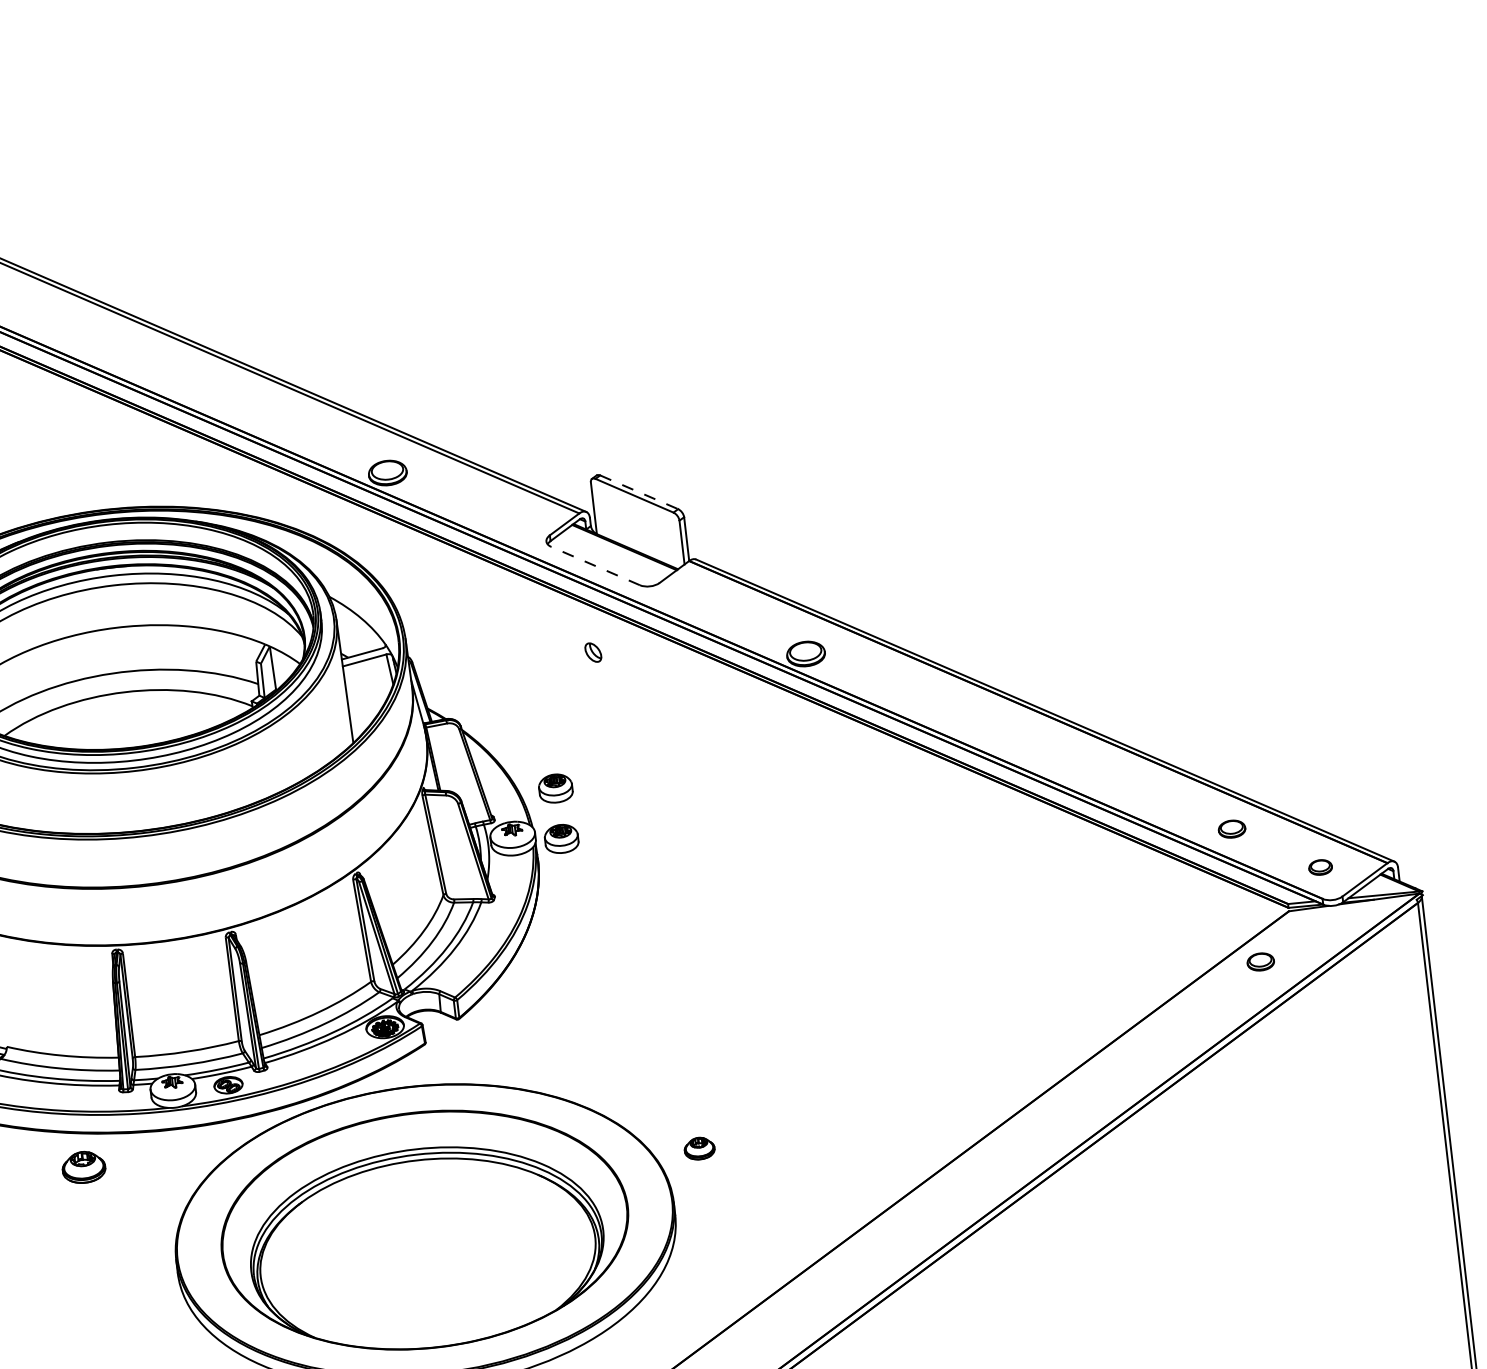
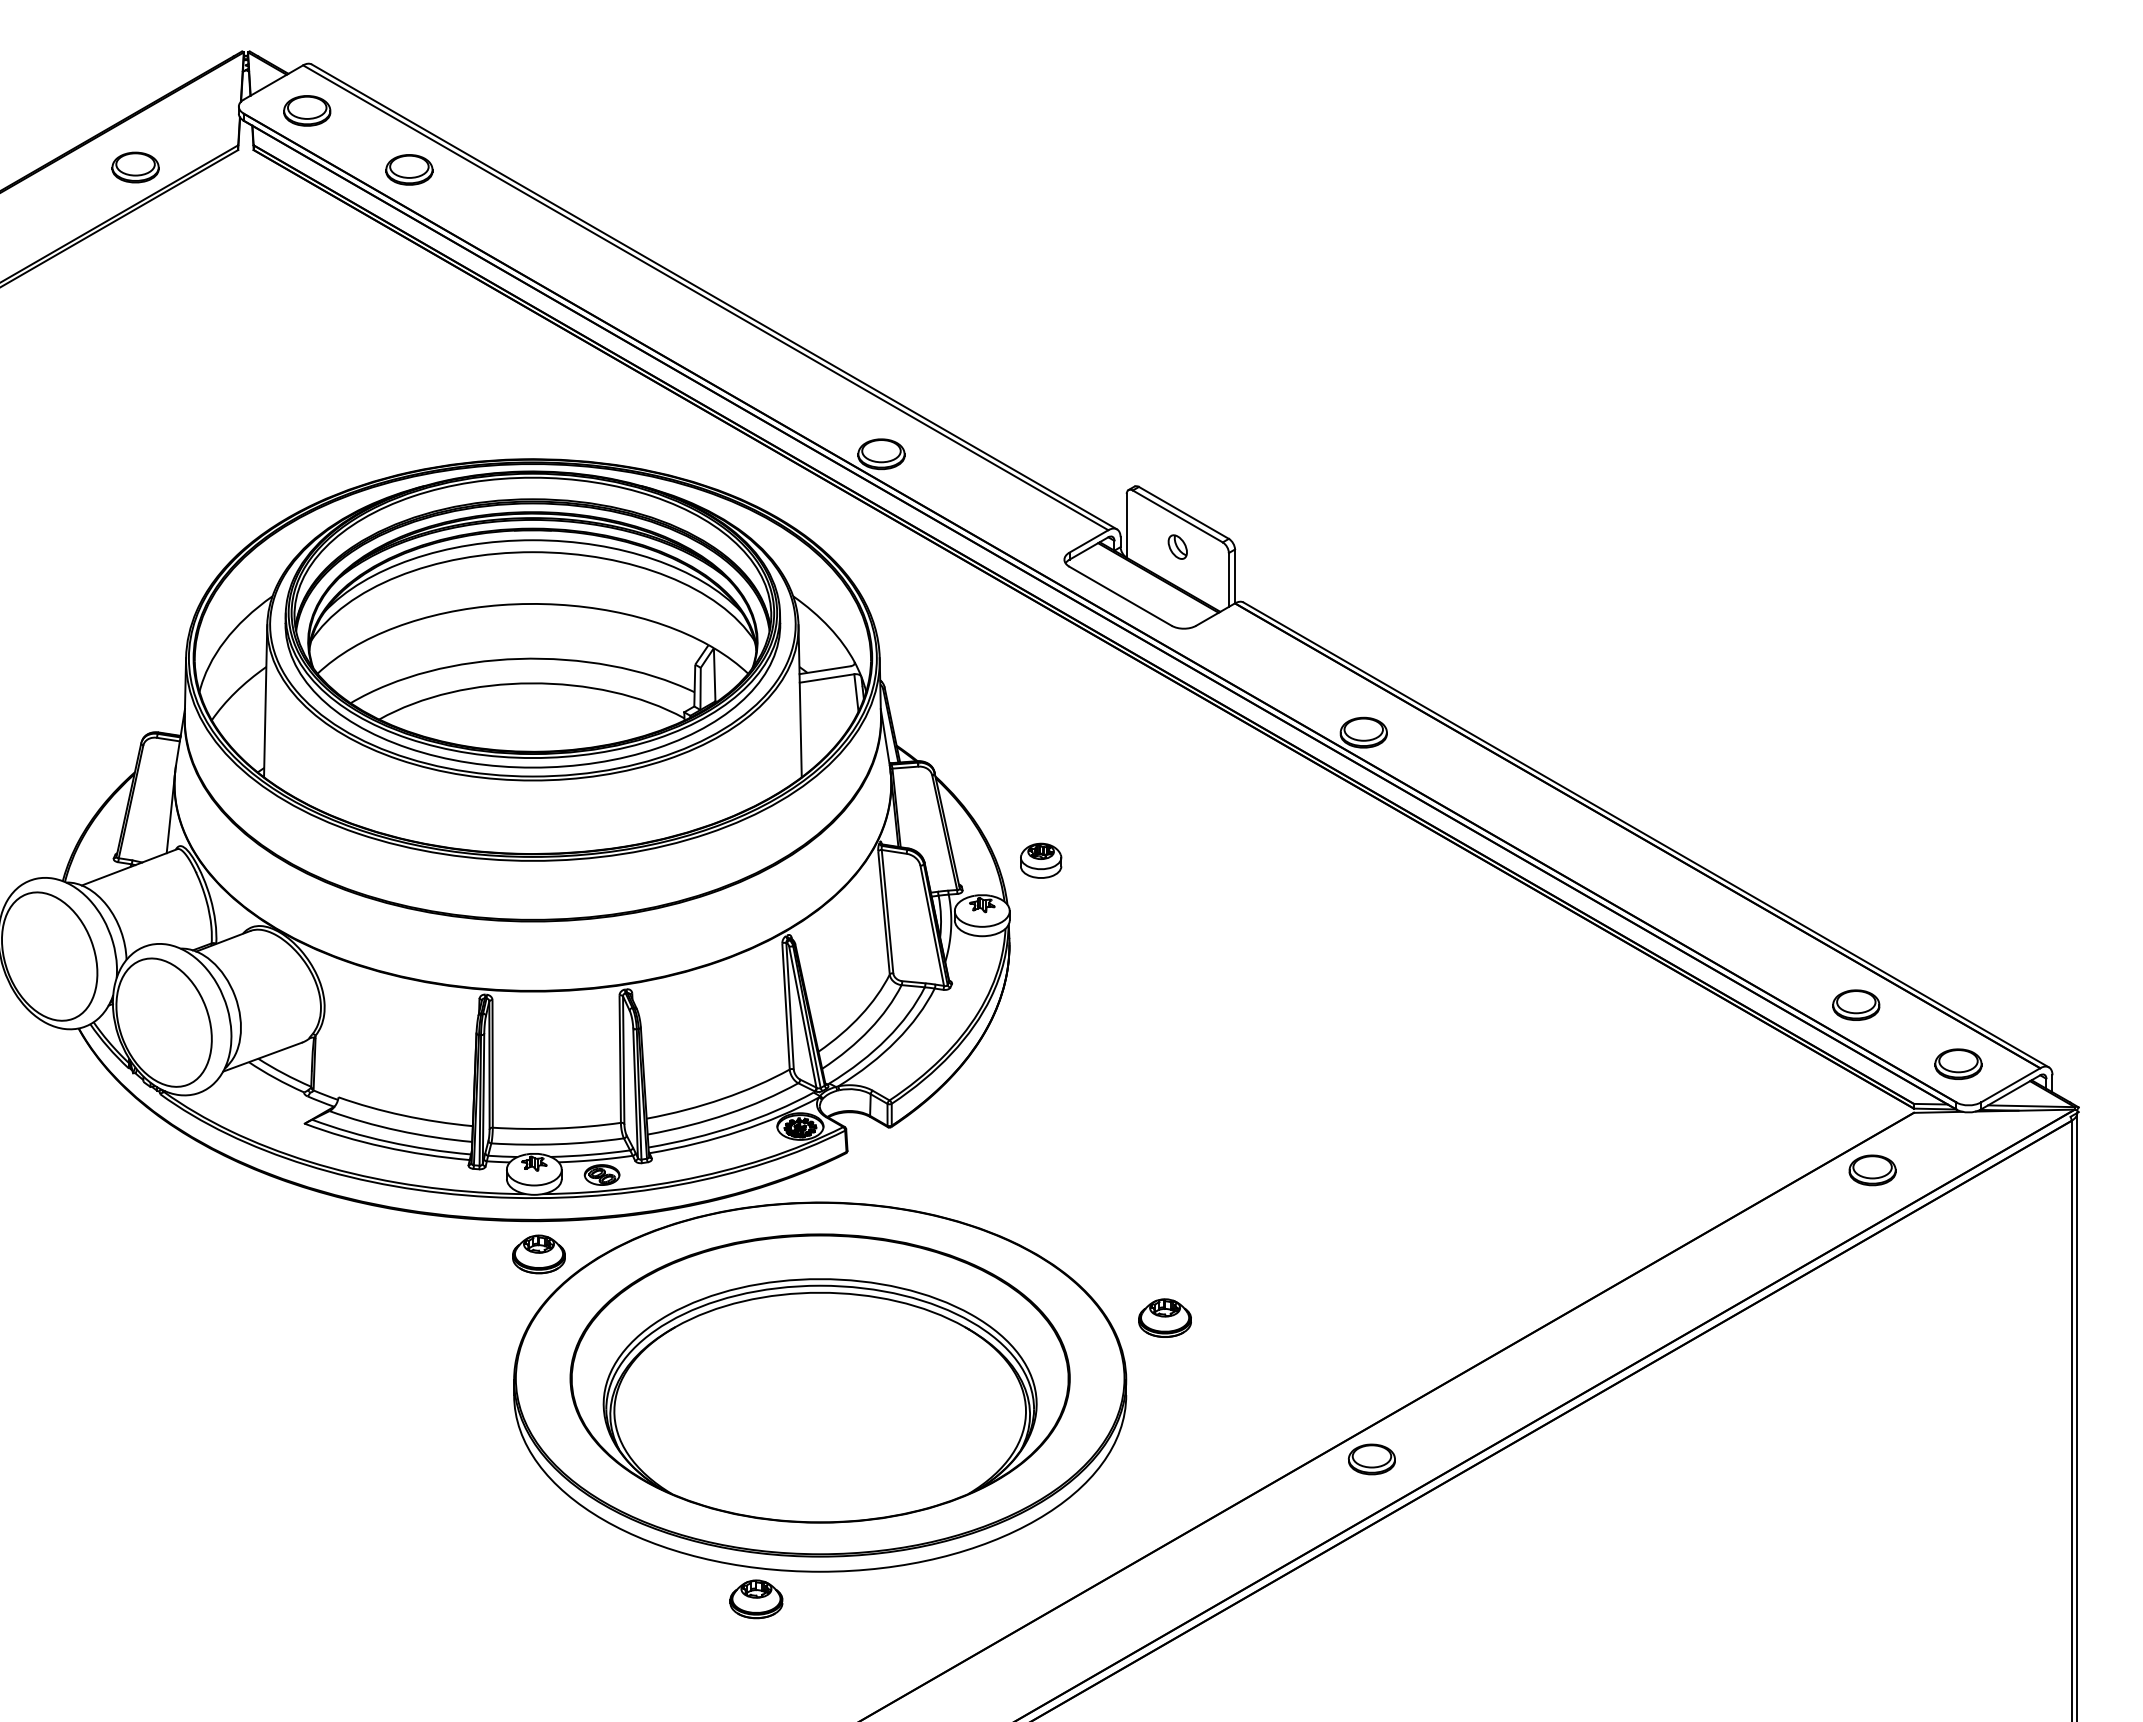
line: (638, 491) -> (1183, 512), dashed -> solid
line: (595, 566) -> (1120, 596), dashed -> solid
part: (593, 652) -> (1177, 546), moved
part: (1232, 828) -> (1856, 1004), size x1.43
part: (561, 838) -> (1041, 922), removed
part: (1320, 866) -> (1958, 1063), size x1.67
part: (1260, 962) -> (1872, 1170), size x1.43
part: (699, 1148) -> (1164, 1317), size x1.43
part: (83, 1167) -> (538, 1254), moved
part: (880, 1244) -> (1371, 1459), added

